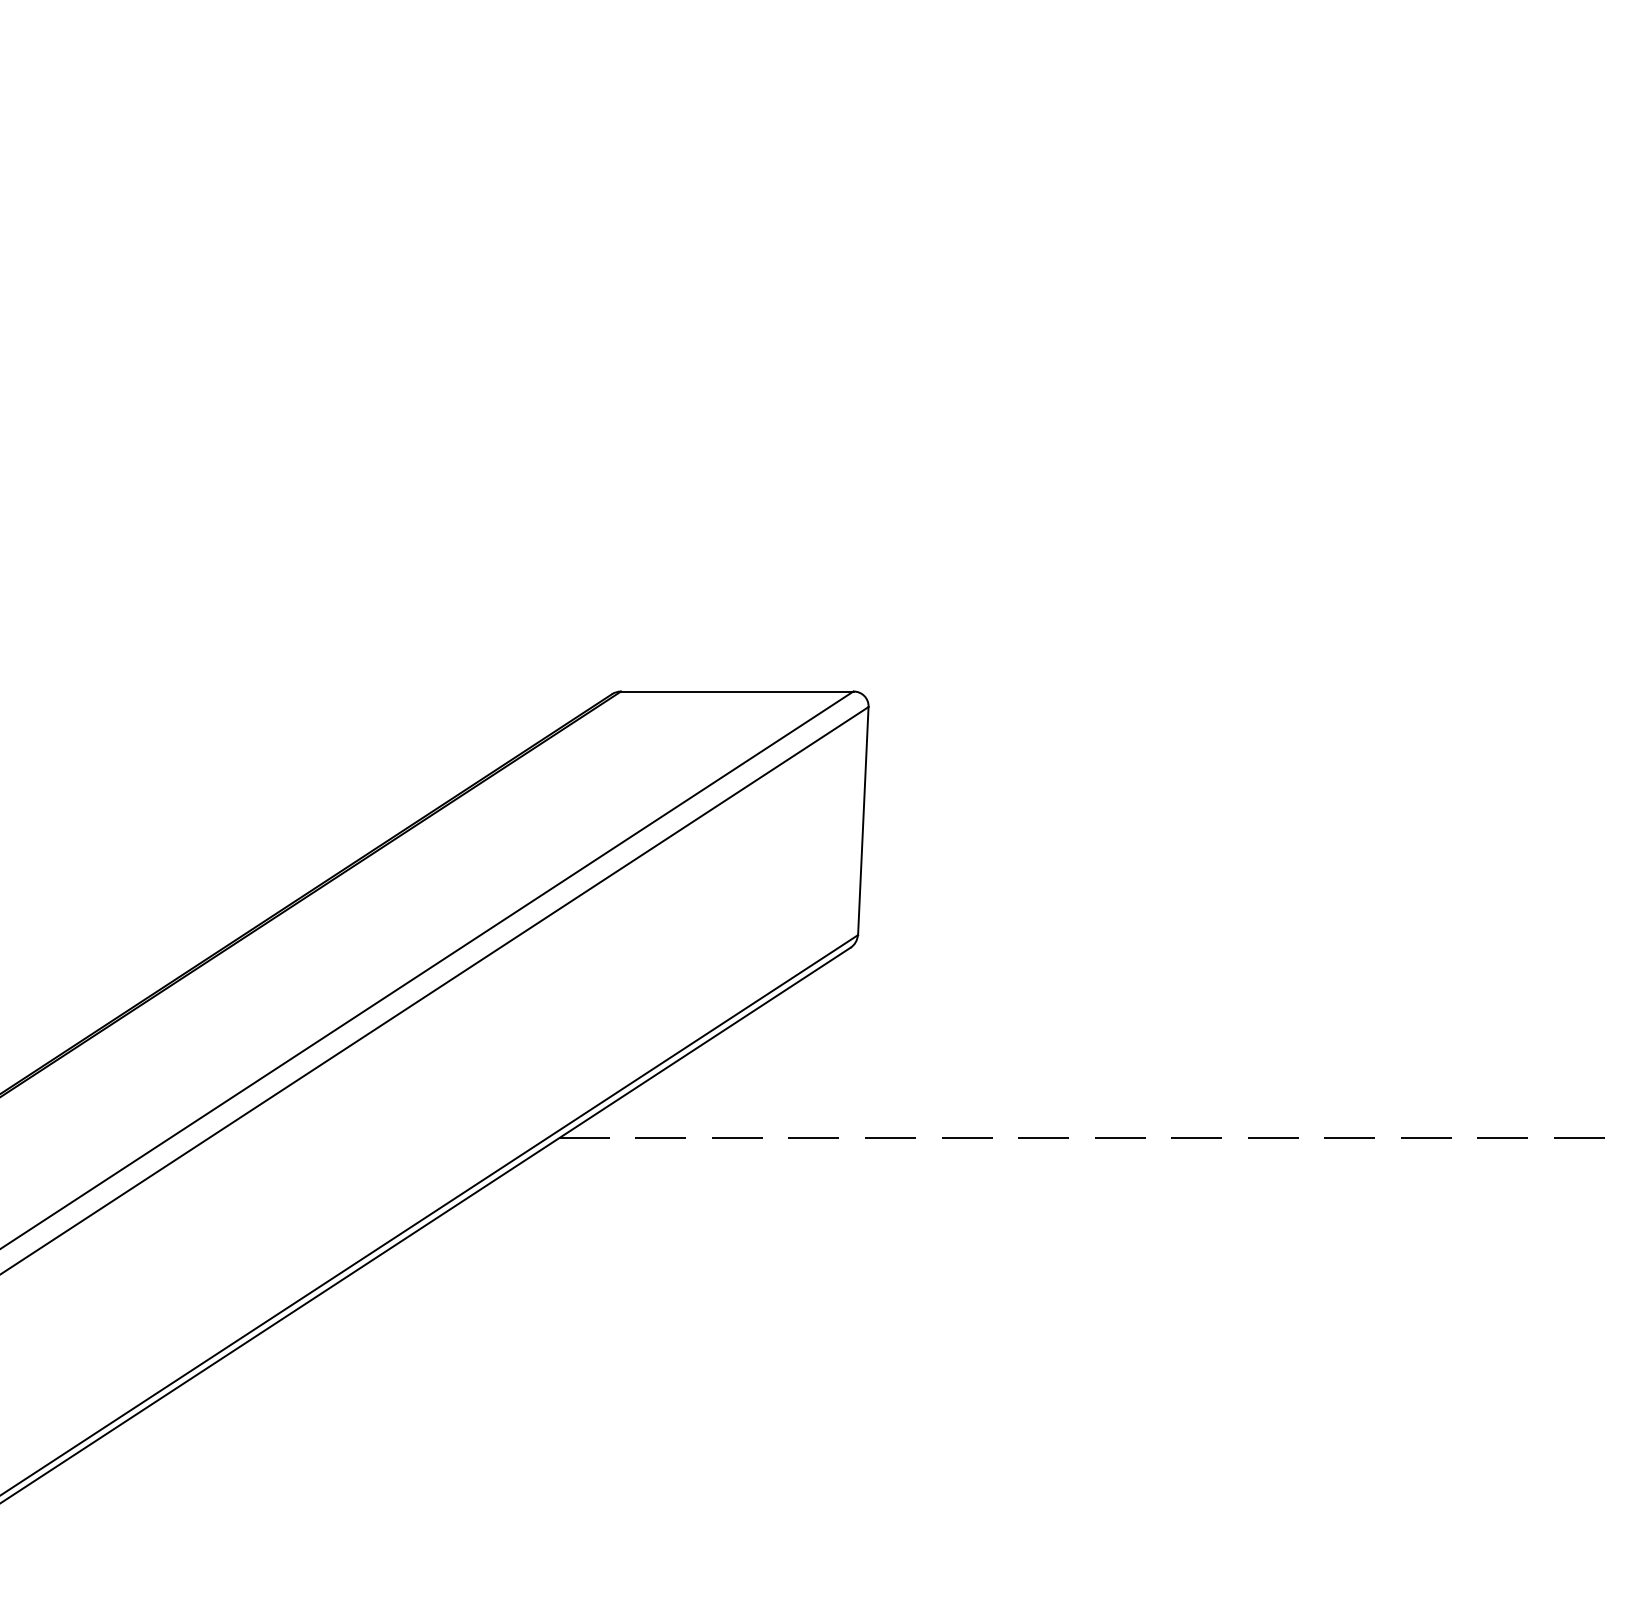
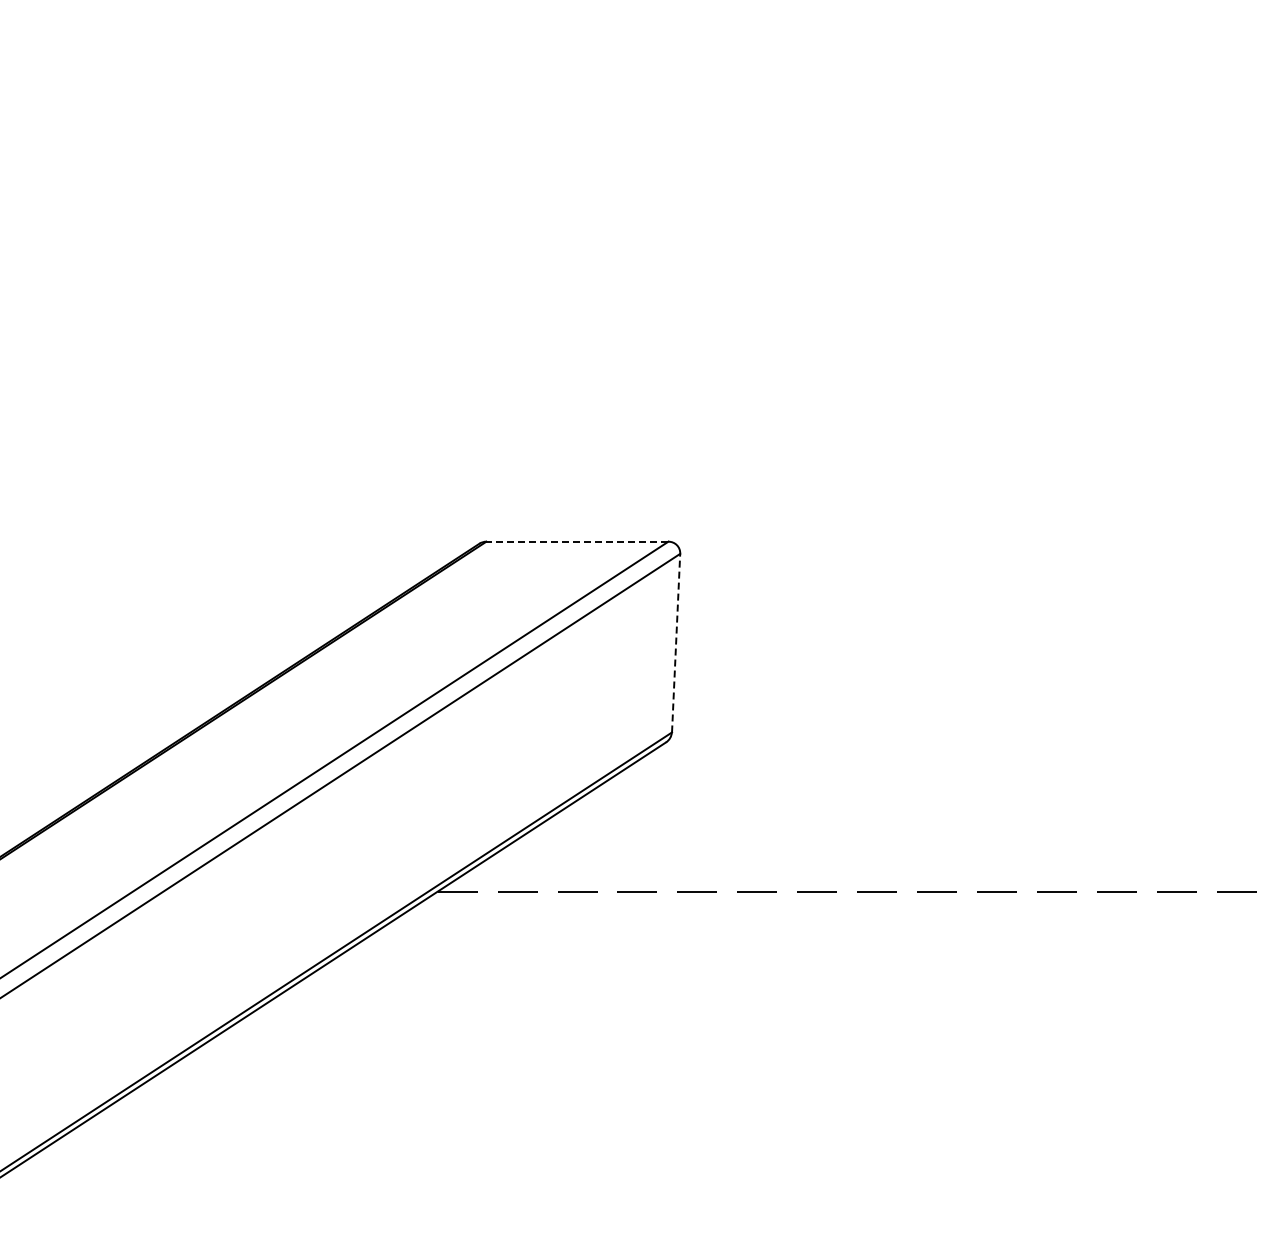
line: (737, 691) -> (577, 541), solid -> dashed
line: (863, 820) -> (676, 642), solid -> dashed

